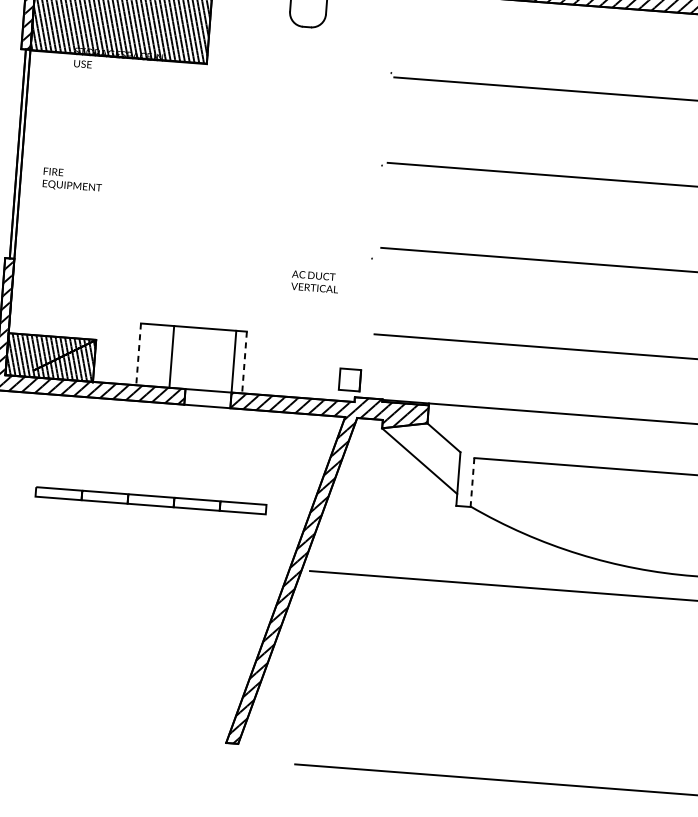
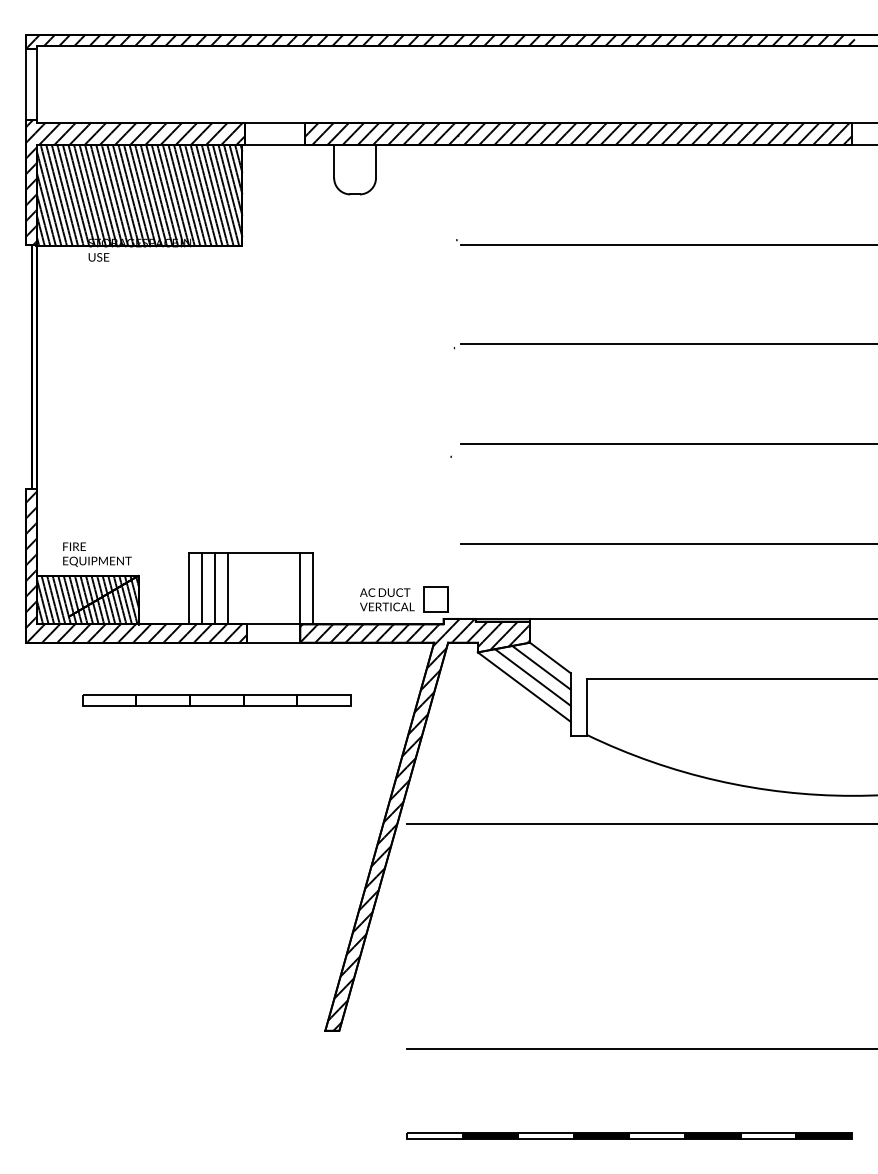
text: (72, 180) -> (97, 554), moved
text: (315, 281) -> (387, 599), moved
line: (138, 354) -> (189, 588), dashed -> solid
line: (149, 355) -> (202, 588), added
line: (161, 356) -> (215, 588), added
line: (244, 362) -> (312, 588), dashed -> solid
line: (435, 445) -> (541, 667), added
line: (427, 453) -> (532, 677), added
line: (472, 482) -> (587, 707), dashed -> solid
part: (150, 500) -> (216, 700), moved

